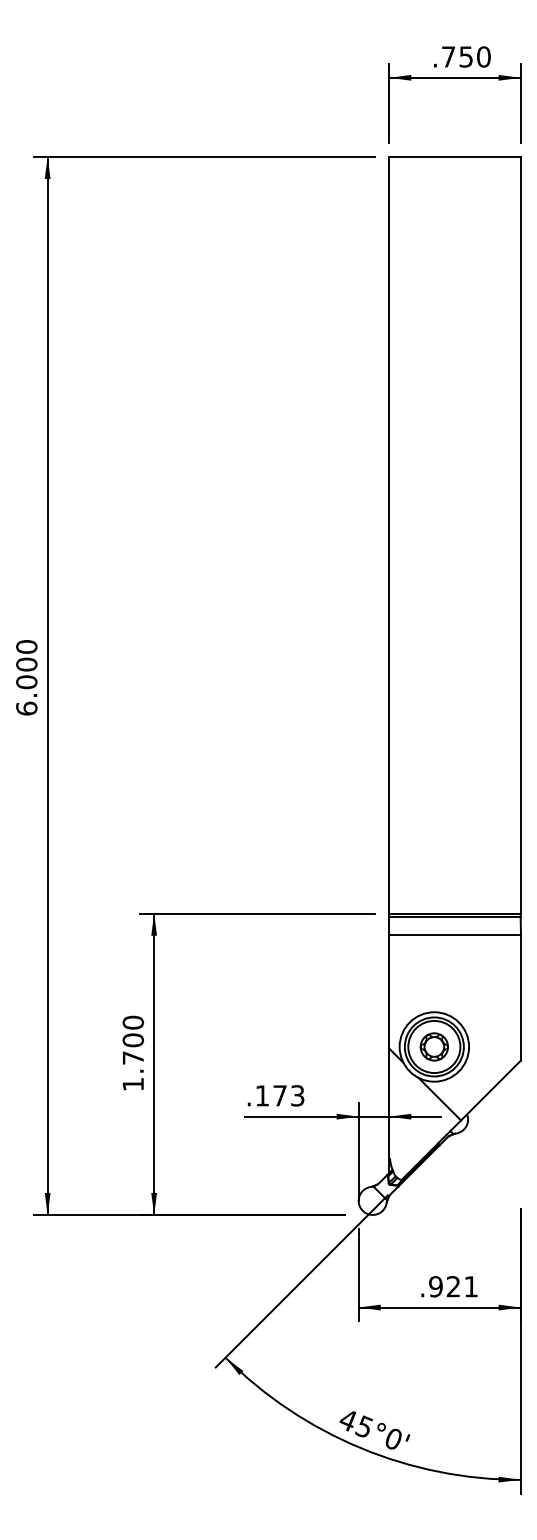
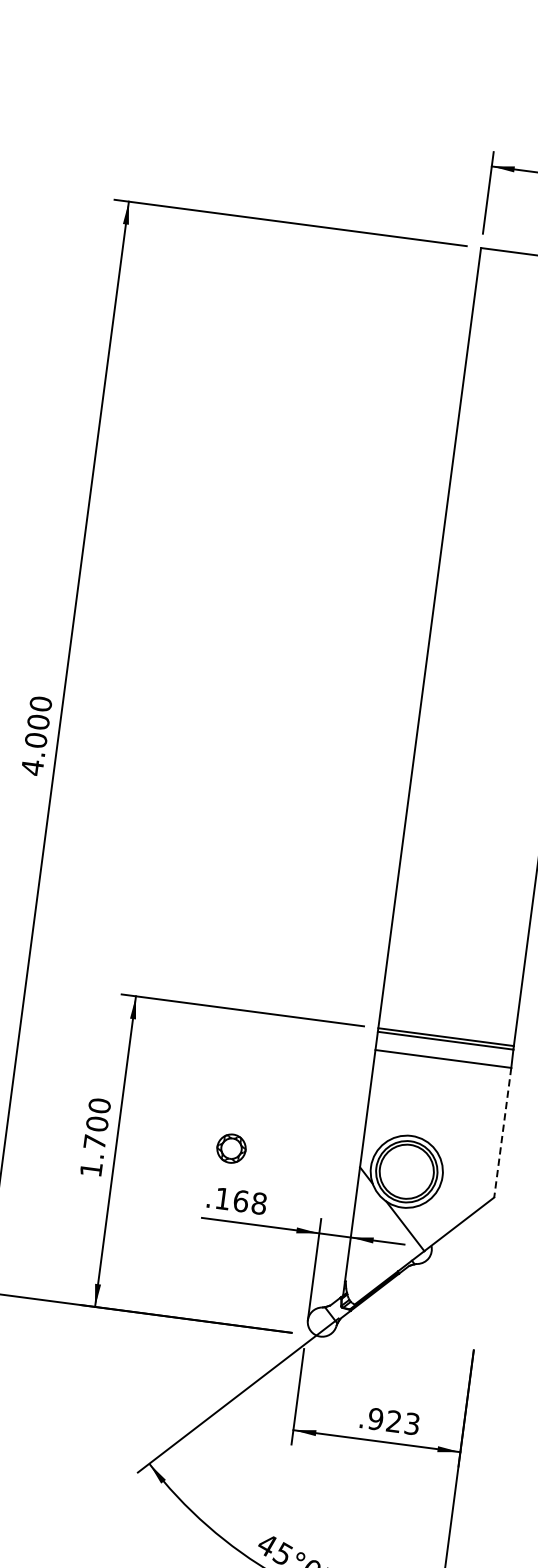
text: (26, 708) -> (32, 767), 6.000 -> 4.000
line: (520, 997) -> (502, 1132), solid -> dashed
part: (433, 1046) -> (230, 1148), moved
text: (288, 1095) -> (249, 1202), .173 -> .168
text: (470, 1286) -> (411, 1423), .921 -> .923

